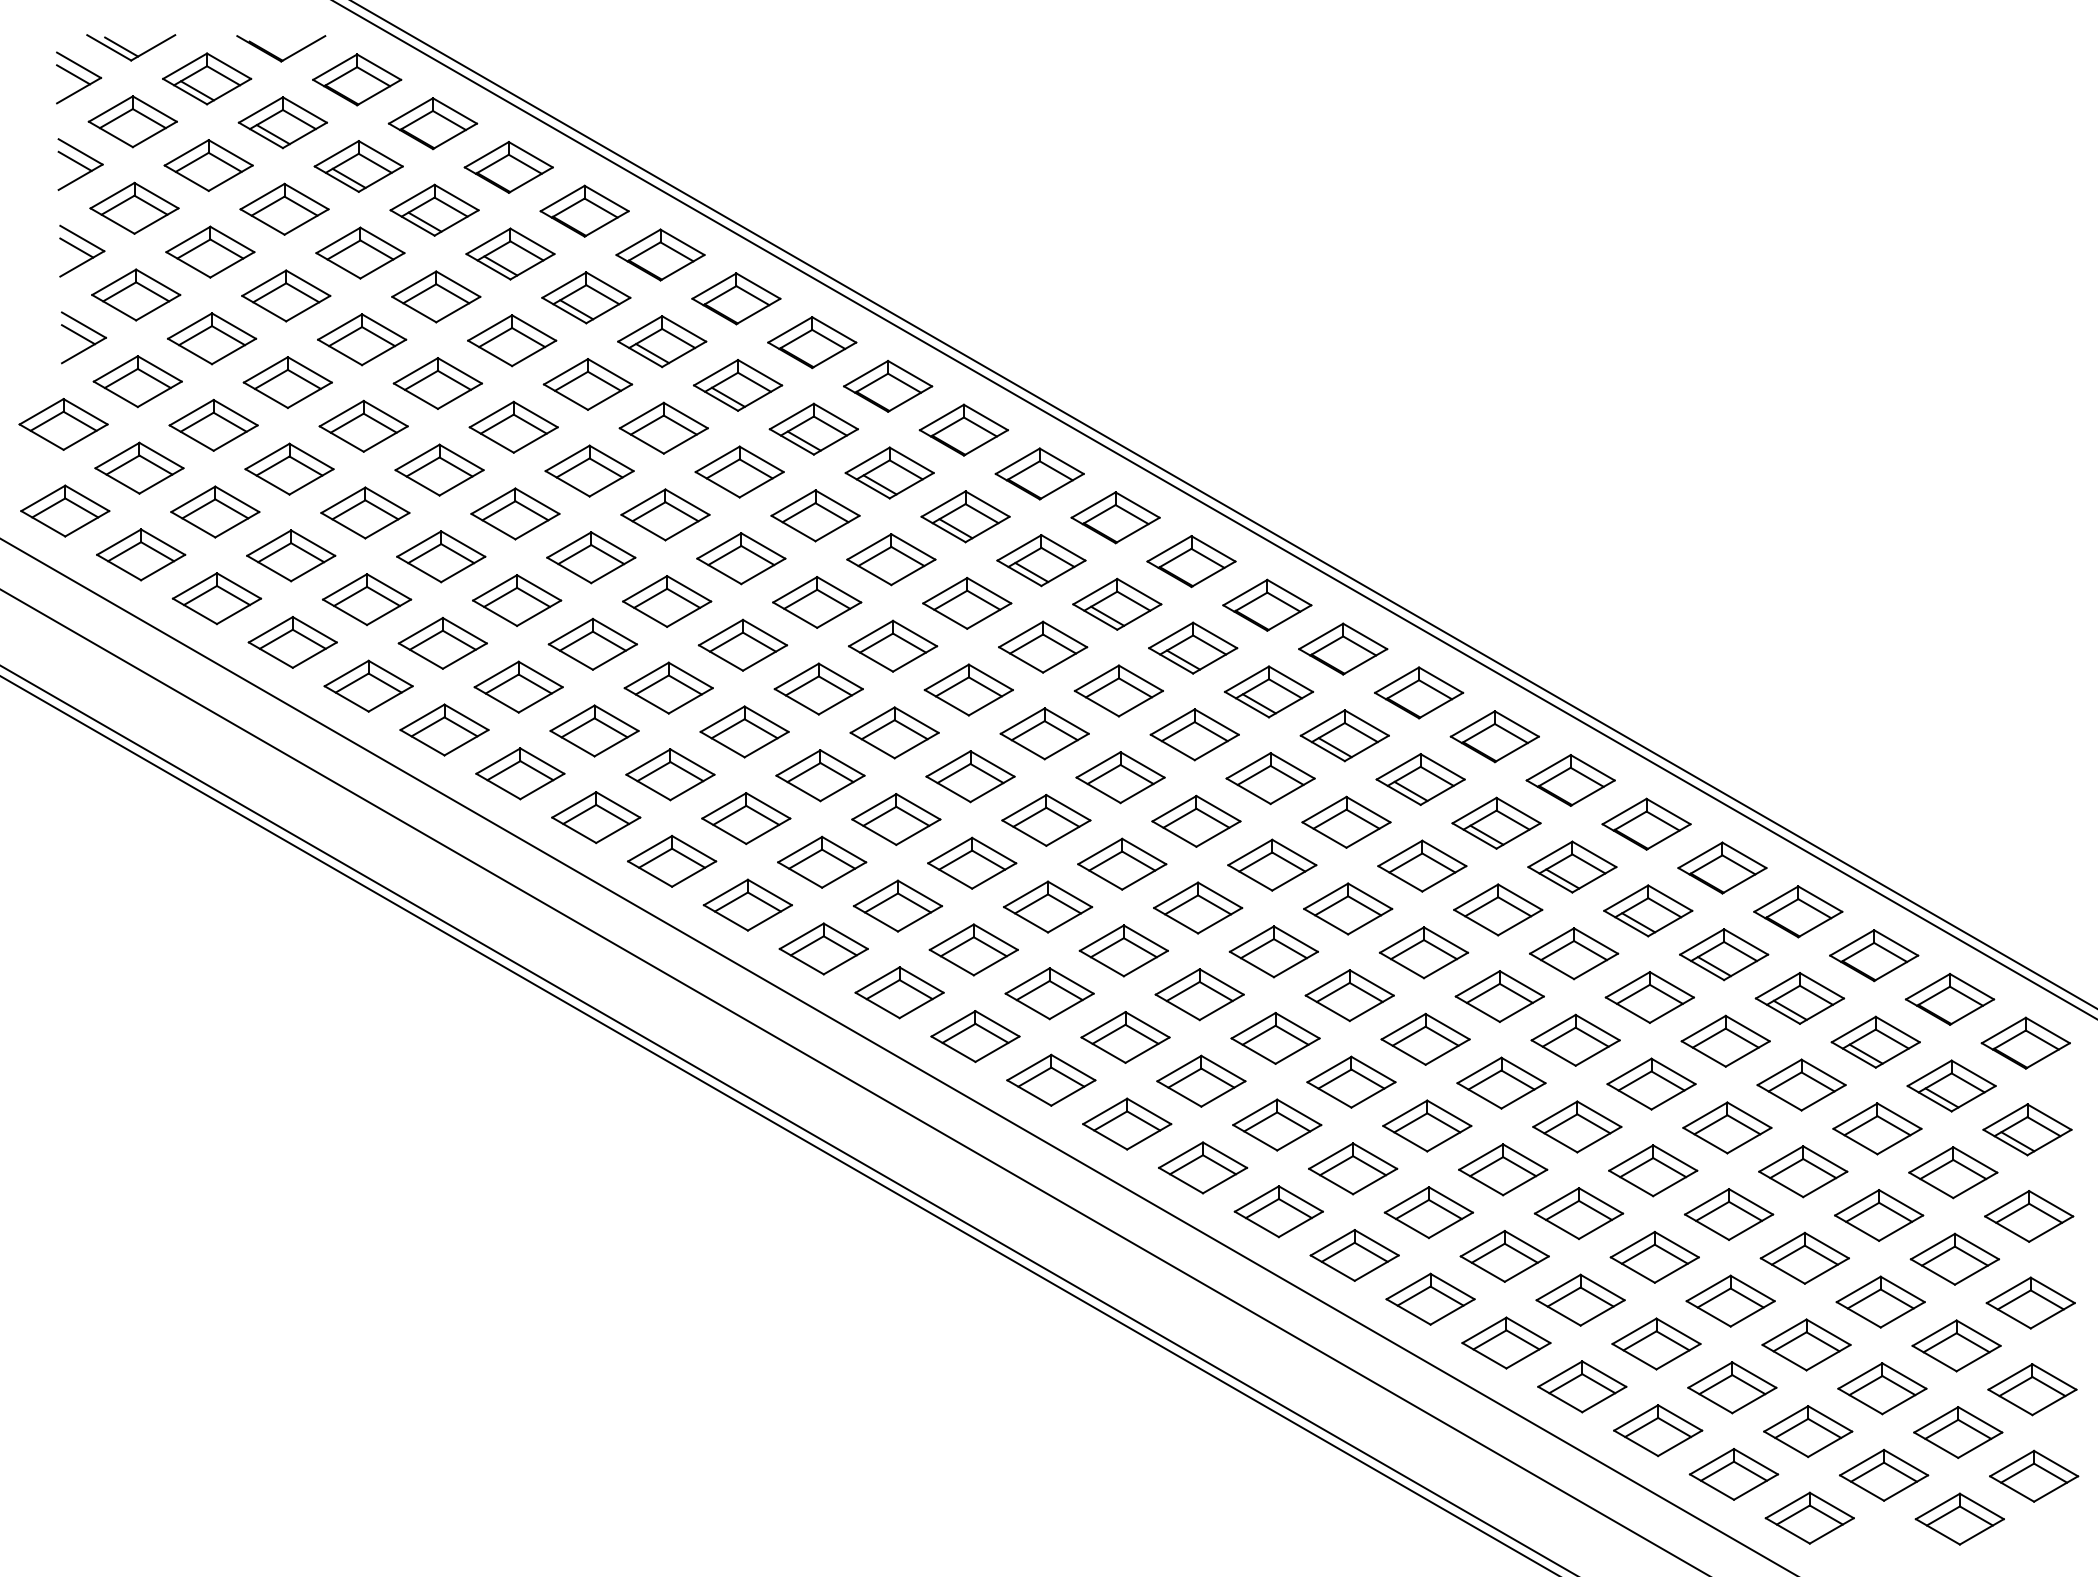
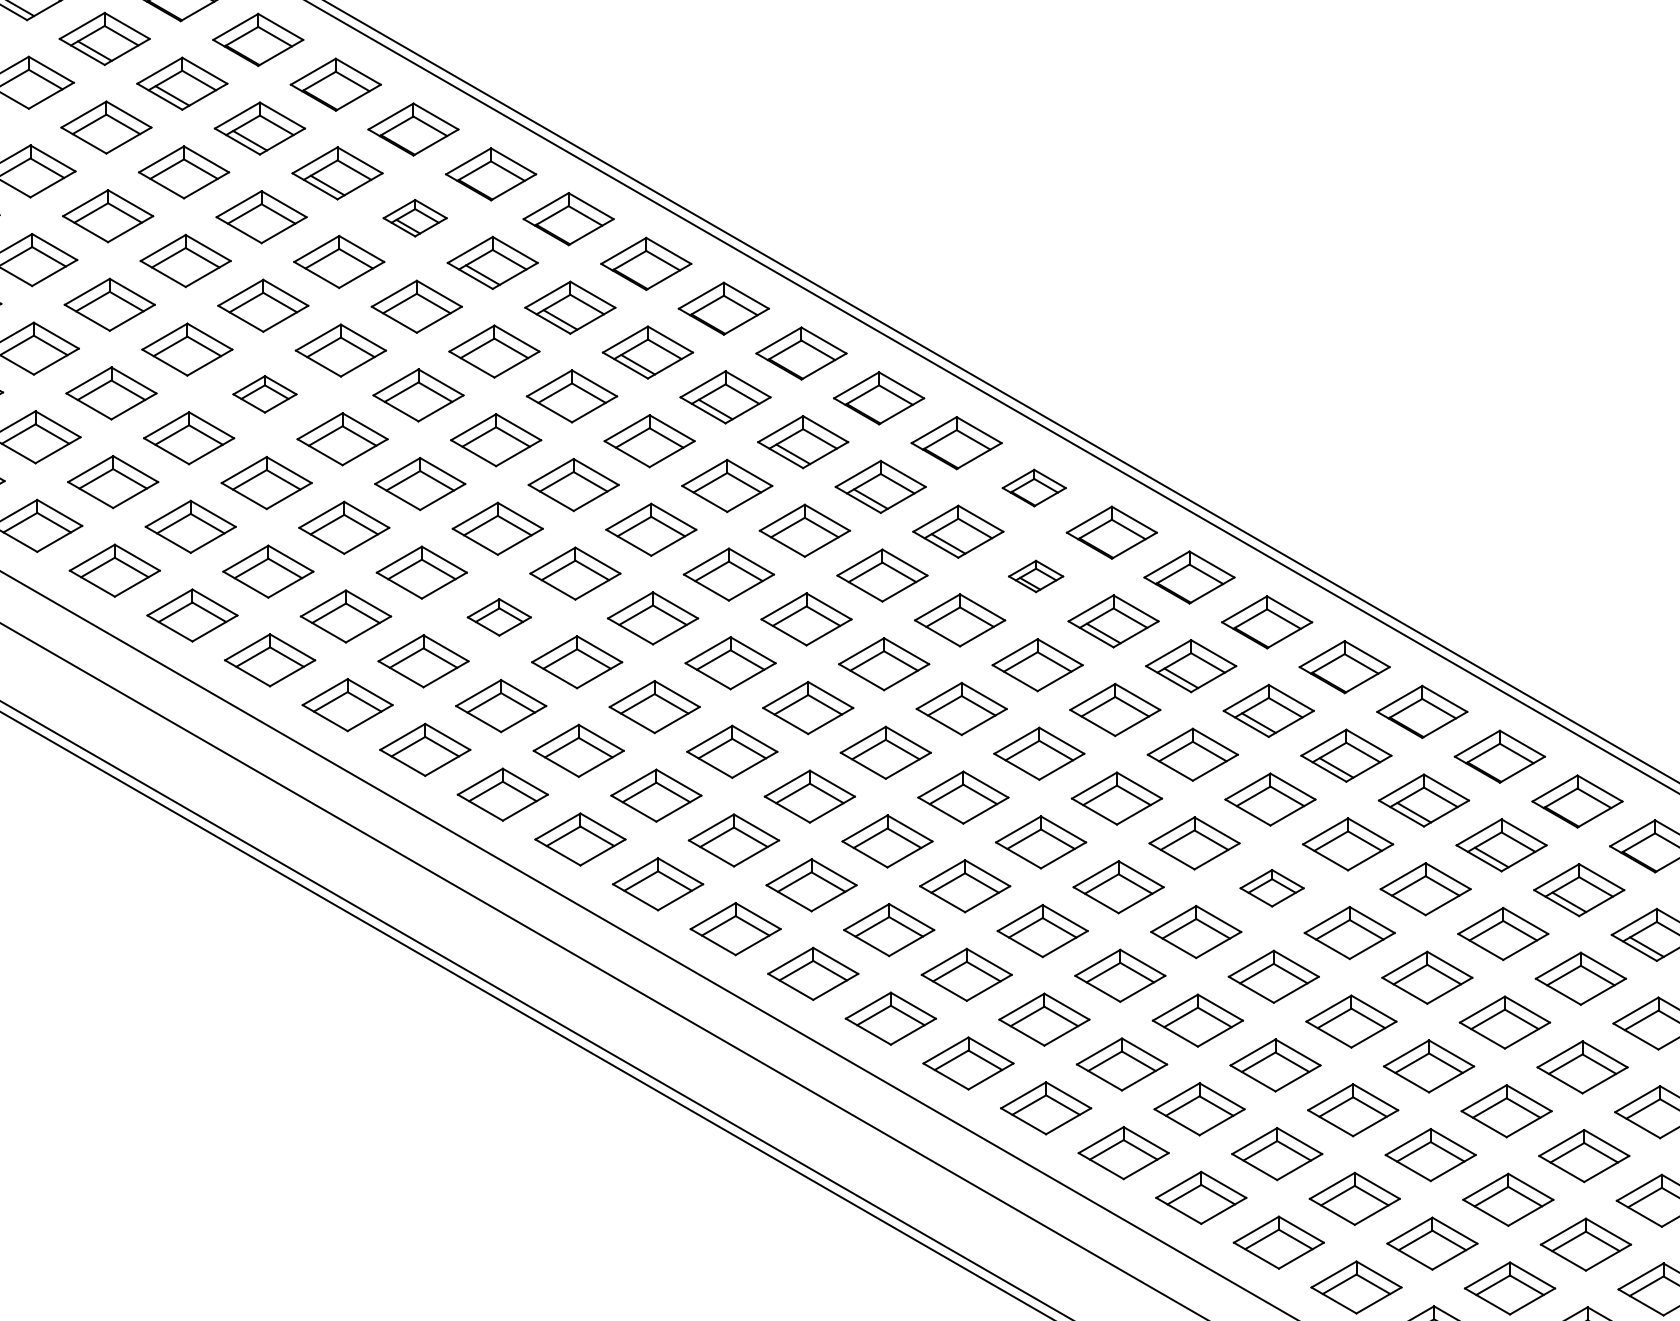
part: (586, 297) -> (415, 217), size x0.7
part: (439, 469) -> (264, 393), size x0.7
part: (1191, 561) -> (1034, 487), size x0.7
part: (1193, 647) -> (1036, 575), size x0.6
part: (668, 687) -> (499, 616), size x0.7
part: (1423, 952) -> (1271, 887), size x0.7

